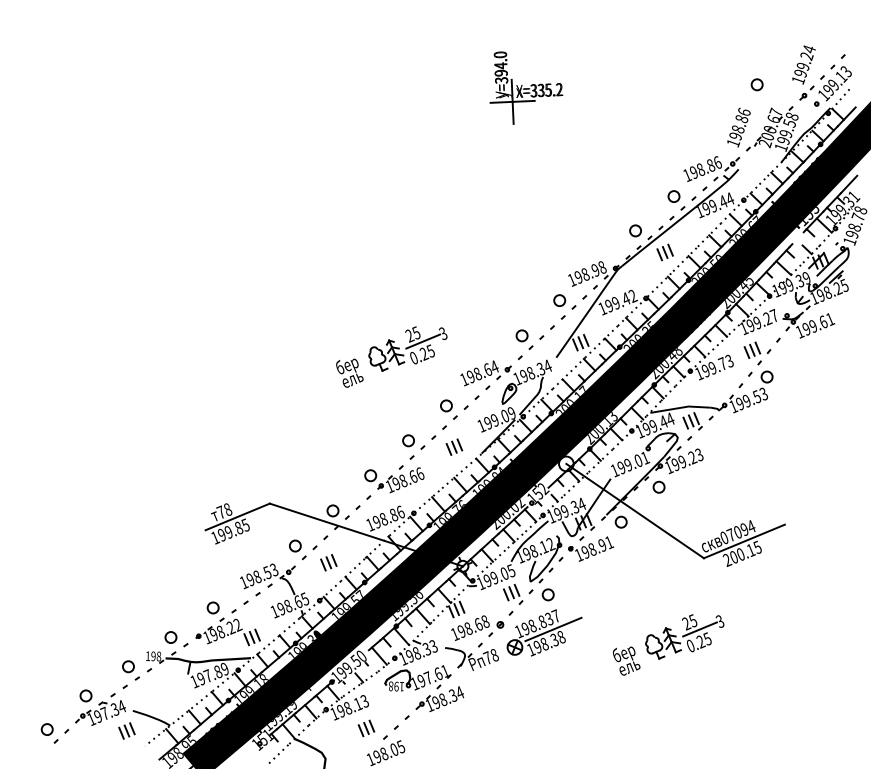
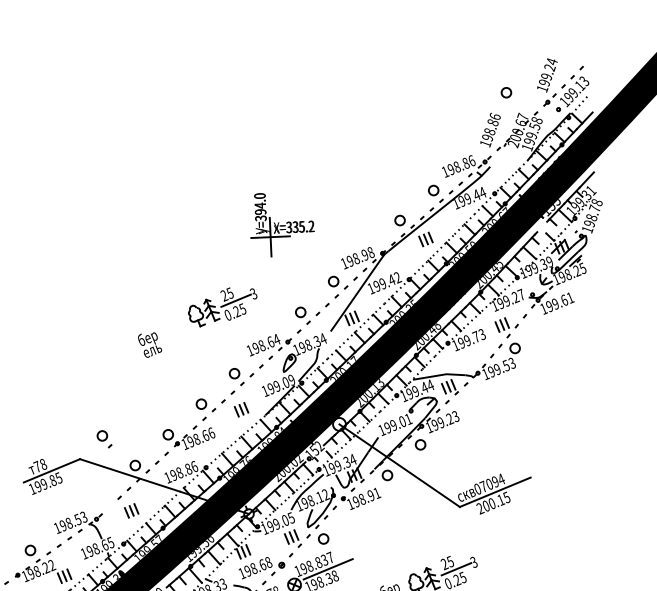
part: (526, 87) -> (282, 224), moved
part: (407, 348) -> (222, 306), moved
part: (297, 549) -> (104, 438), moved

